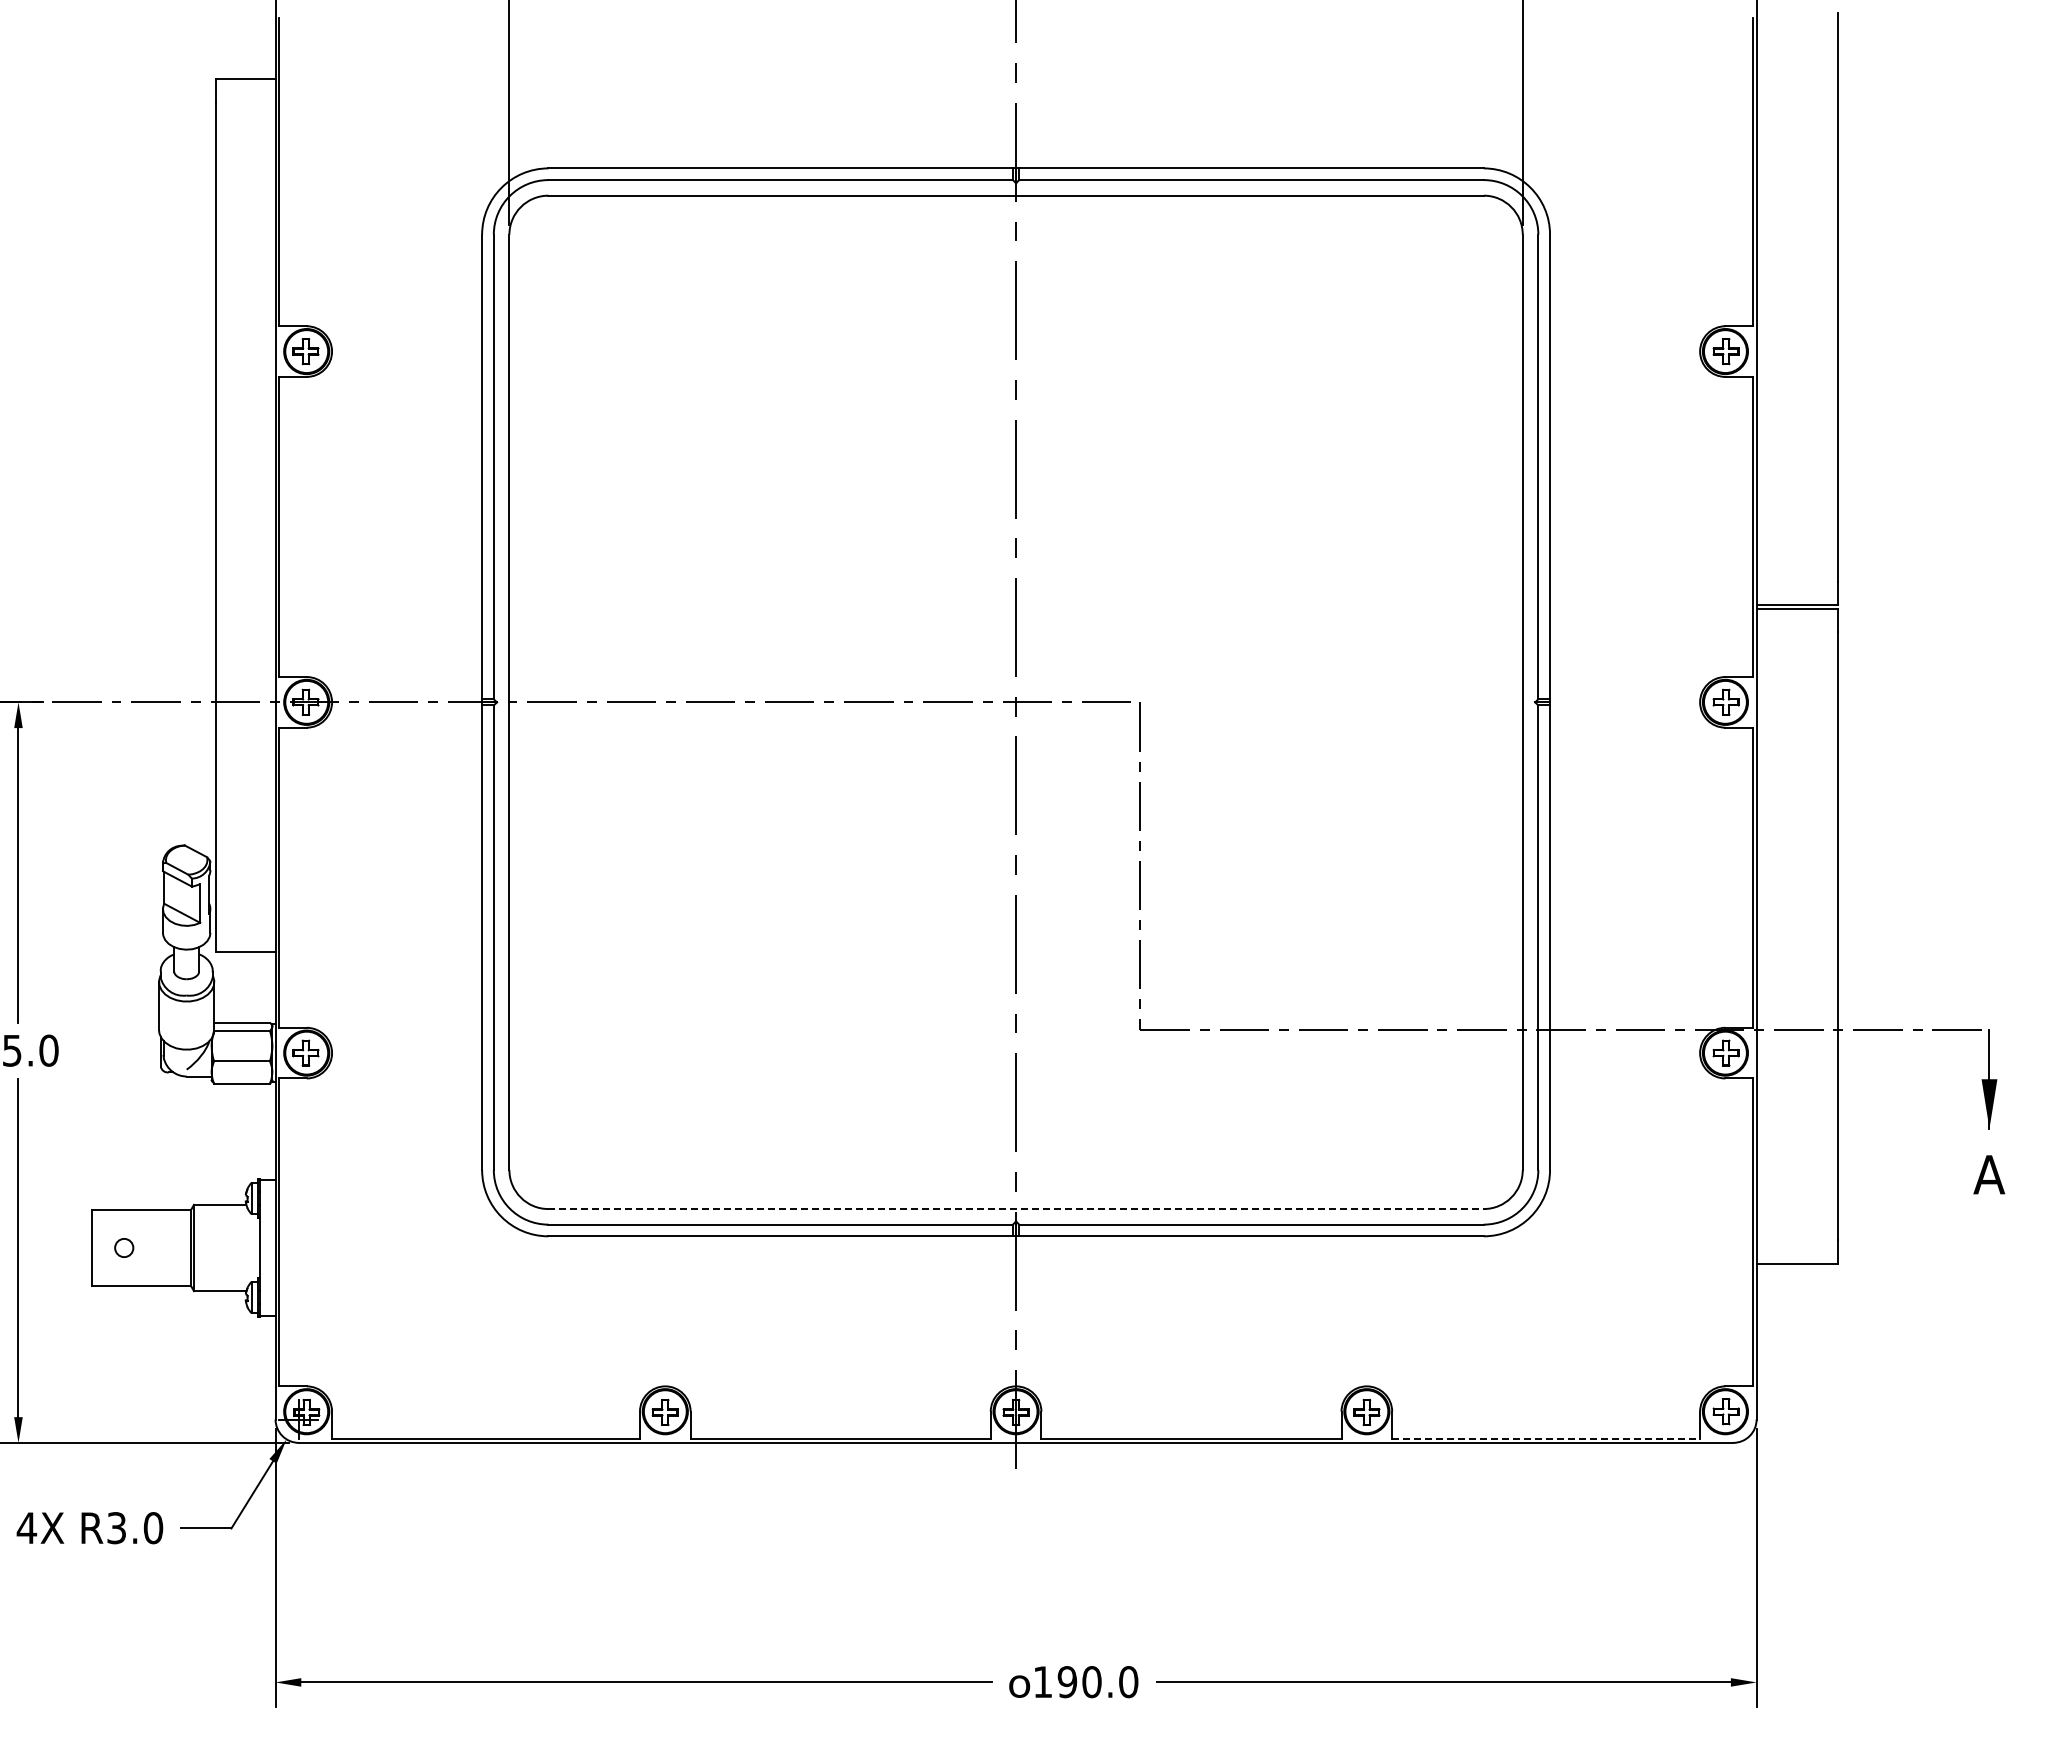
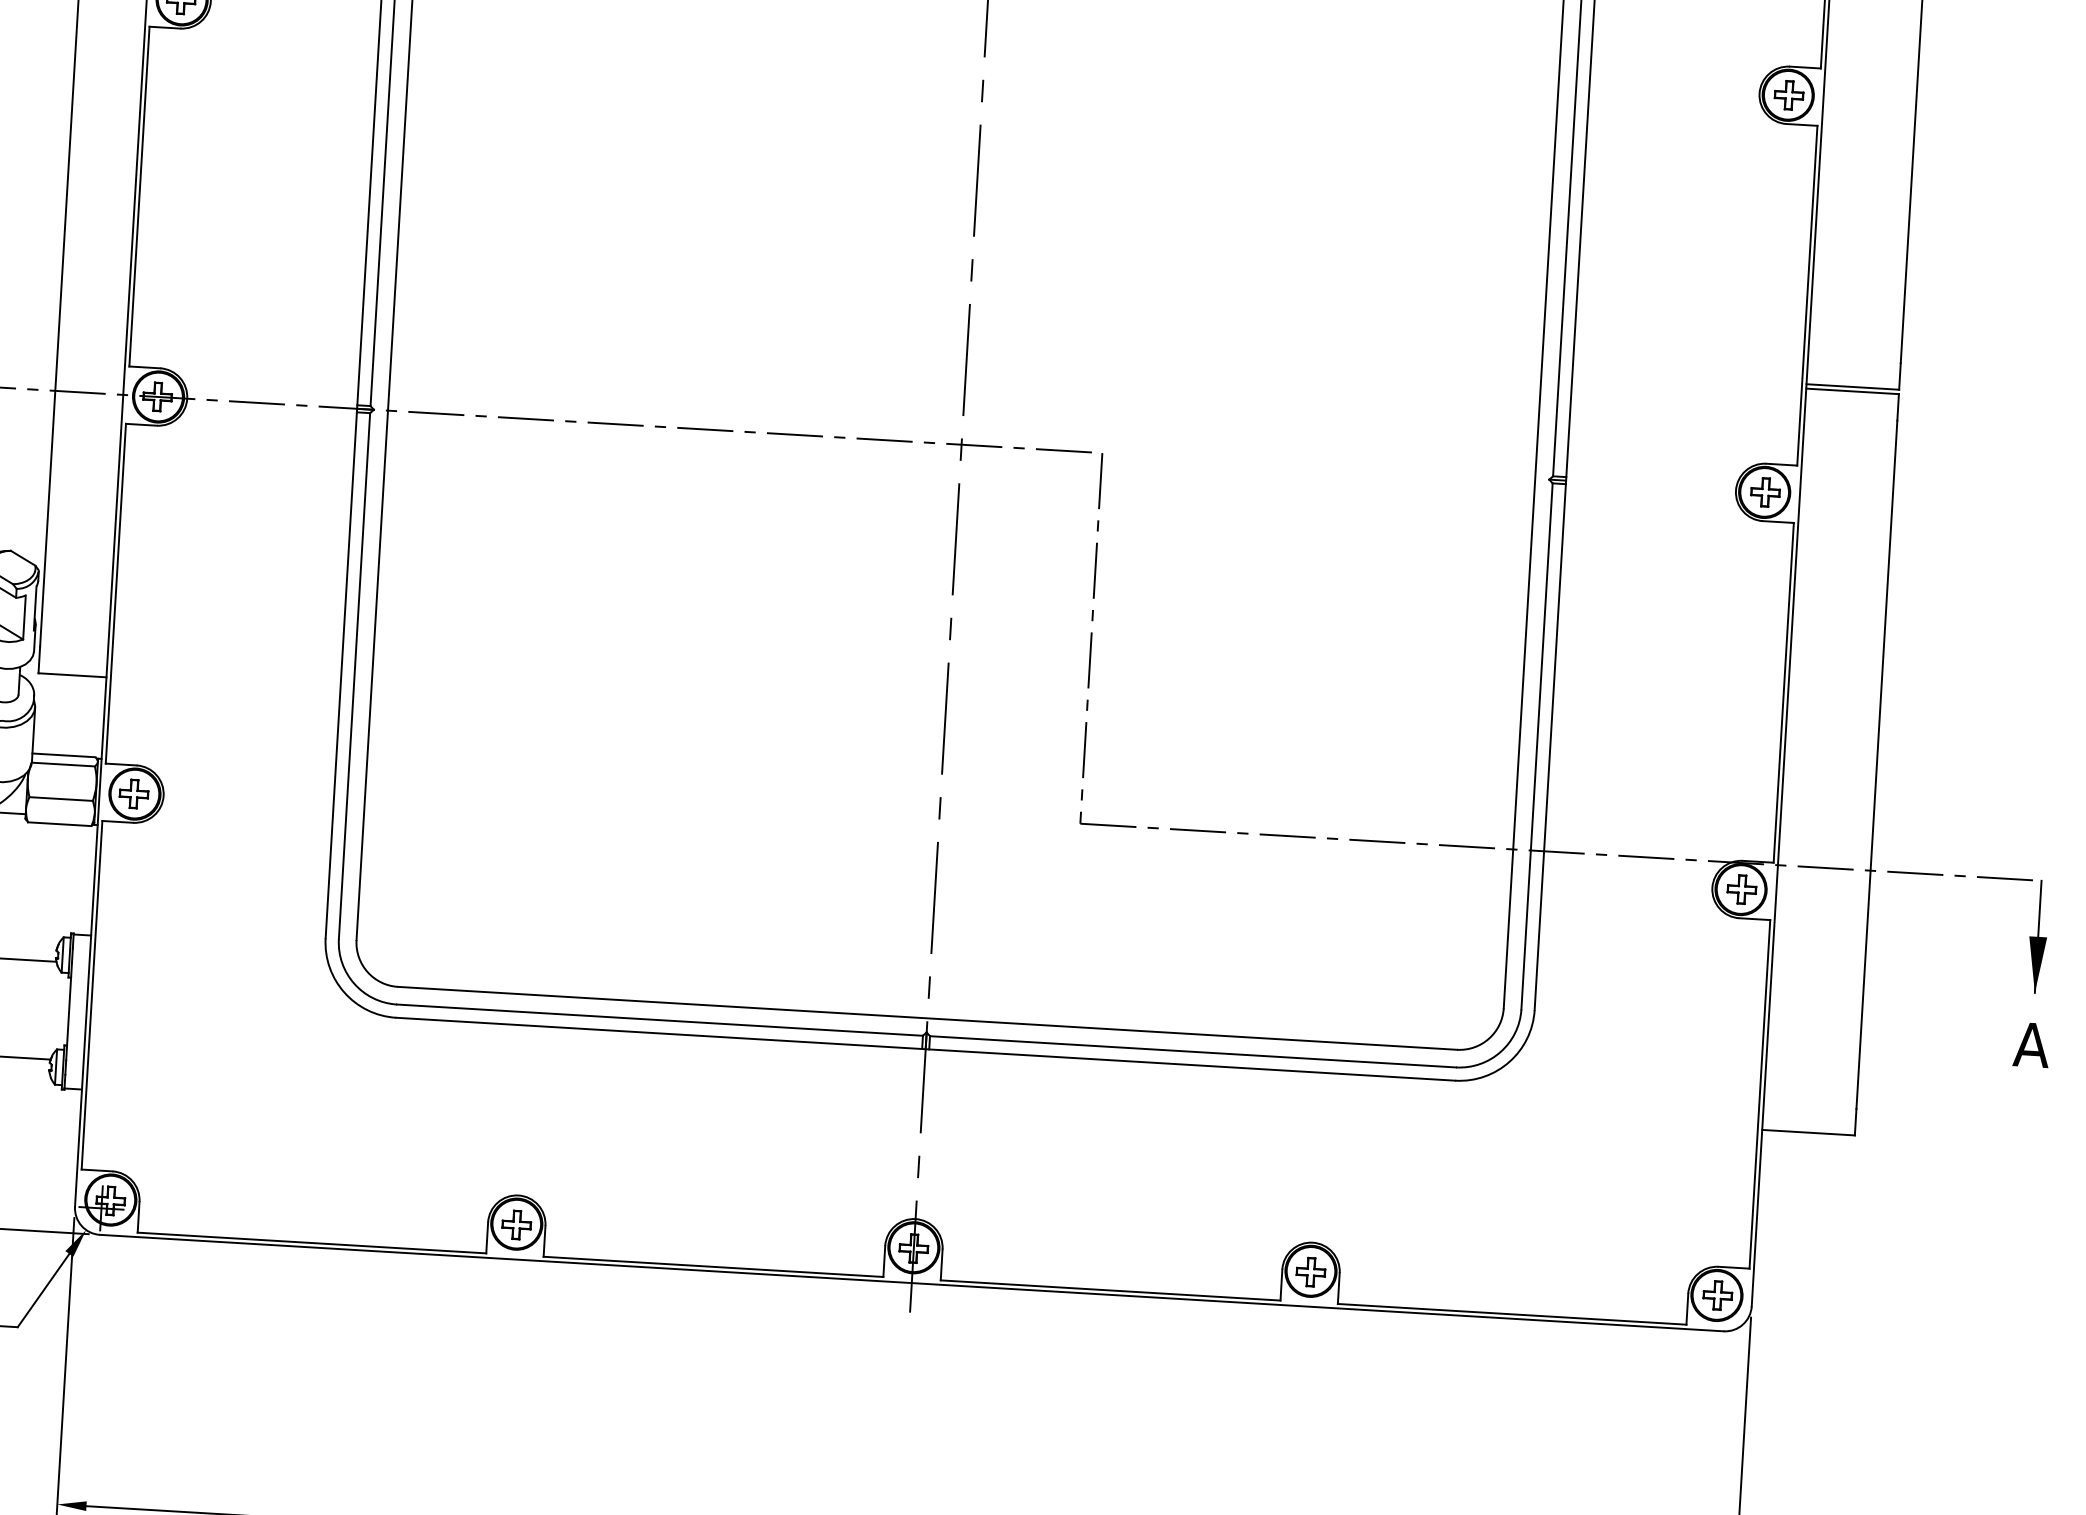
line: (1016, 1209) -> (927, 1018), dashed -> solid
line: (1546, 1438) -> (1512, 1313), dashed -> solid

